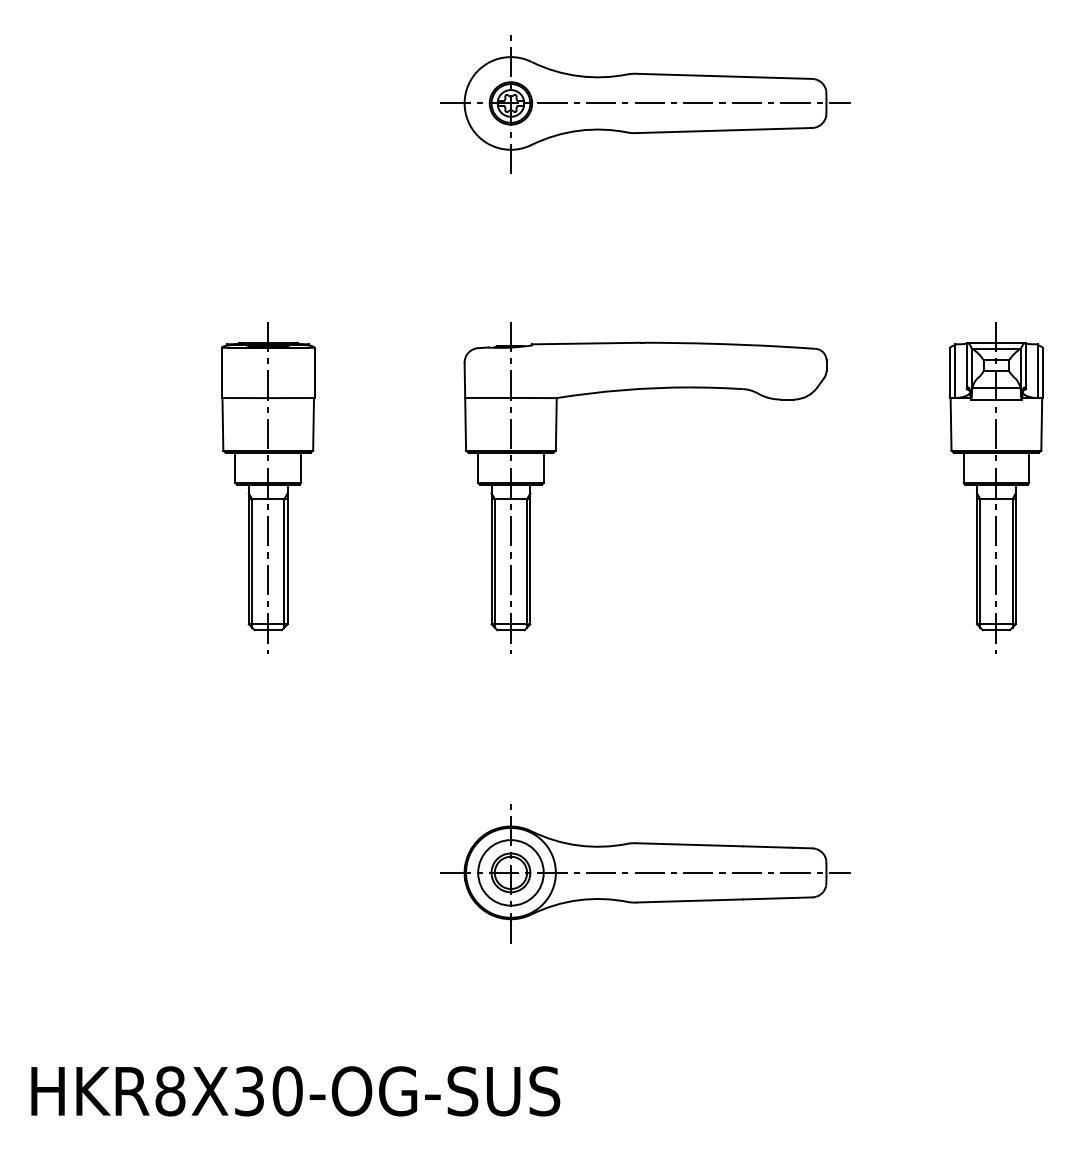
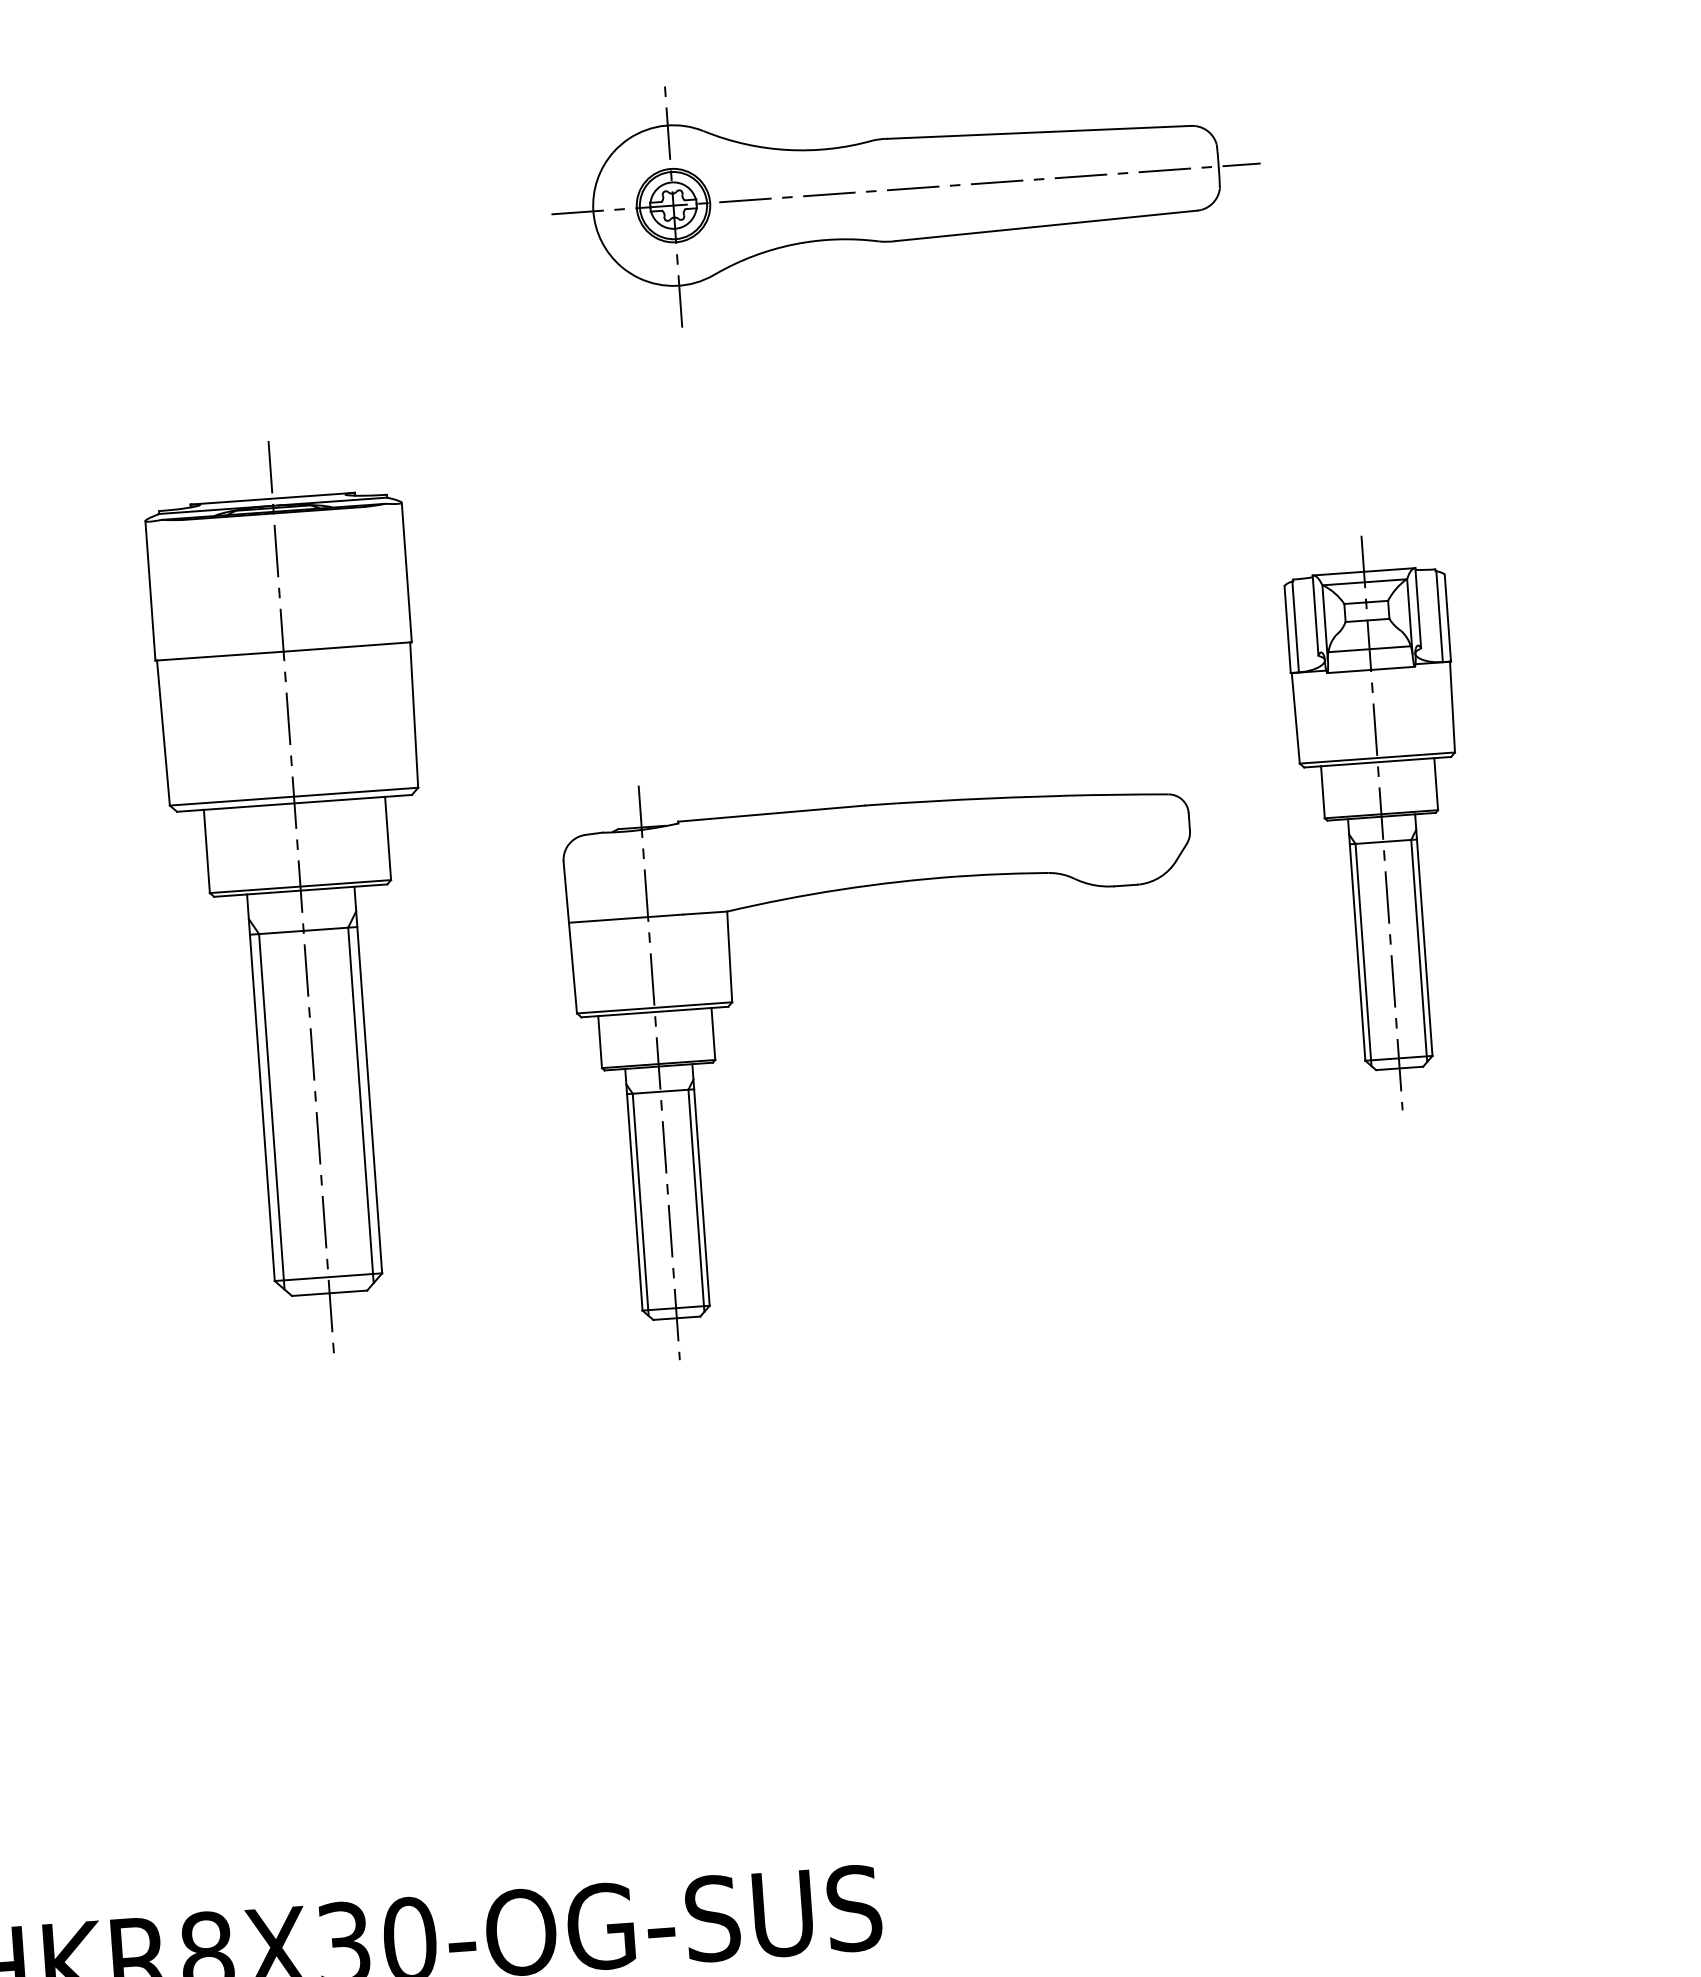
part: (556, 451) -> (733, 1003), moved
part: (268, 487) -> (302, 899), size x1.6
part: (996, 487) -> (1382, 821), moved
part: (645, 873) -> (1001, 1519), removed

